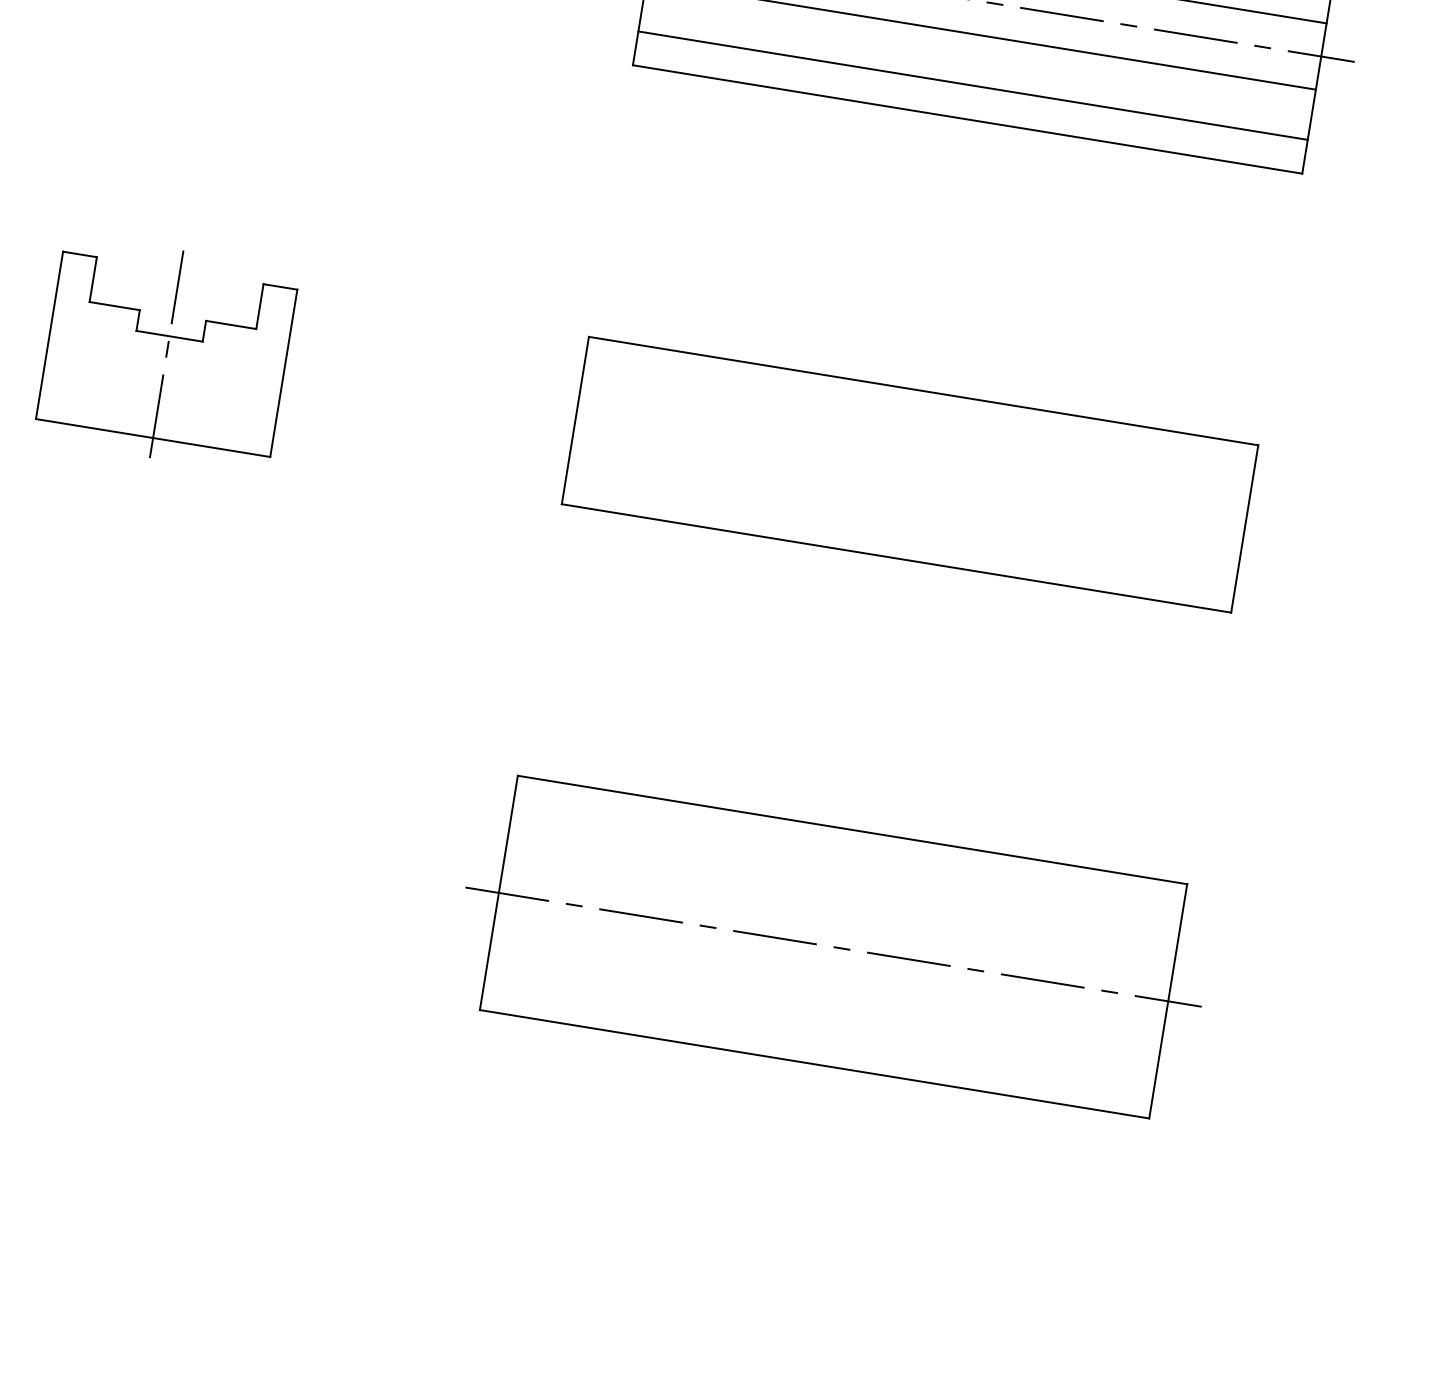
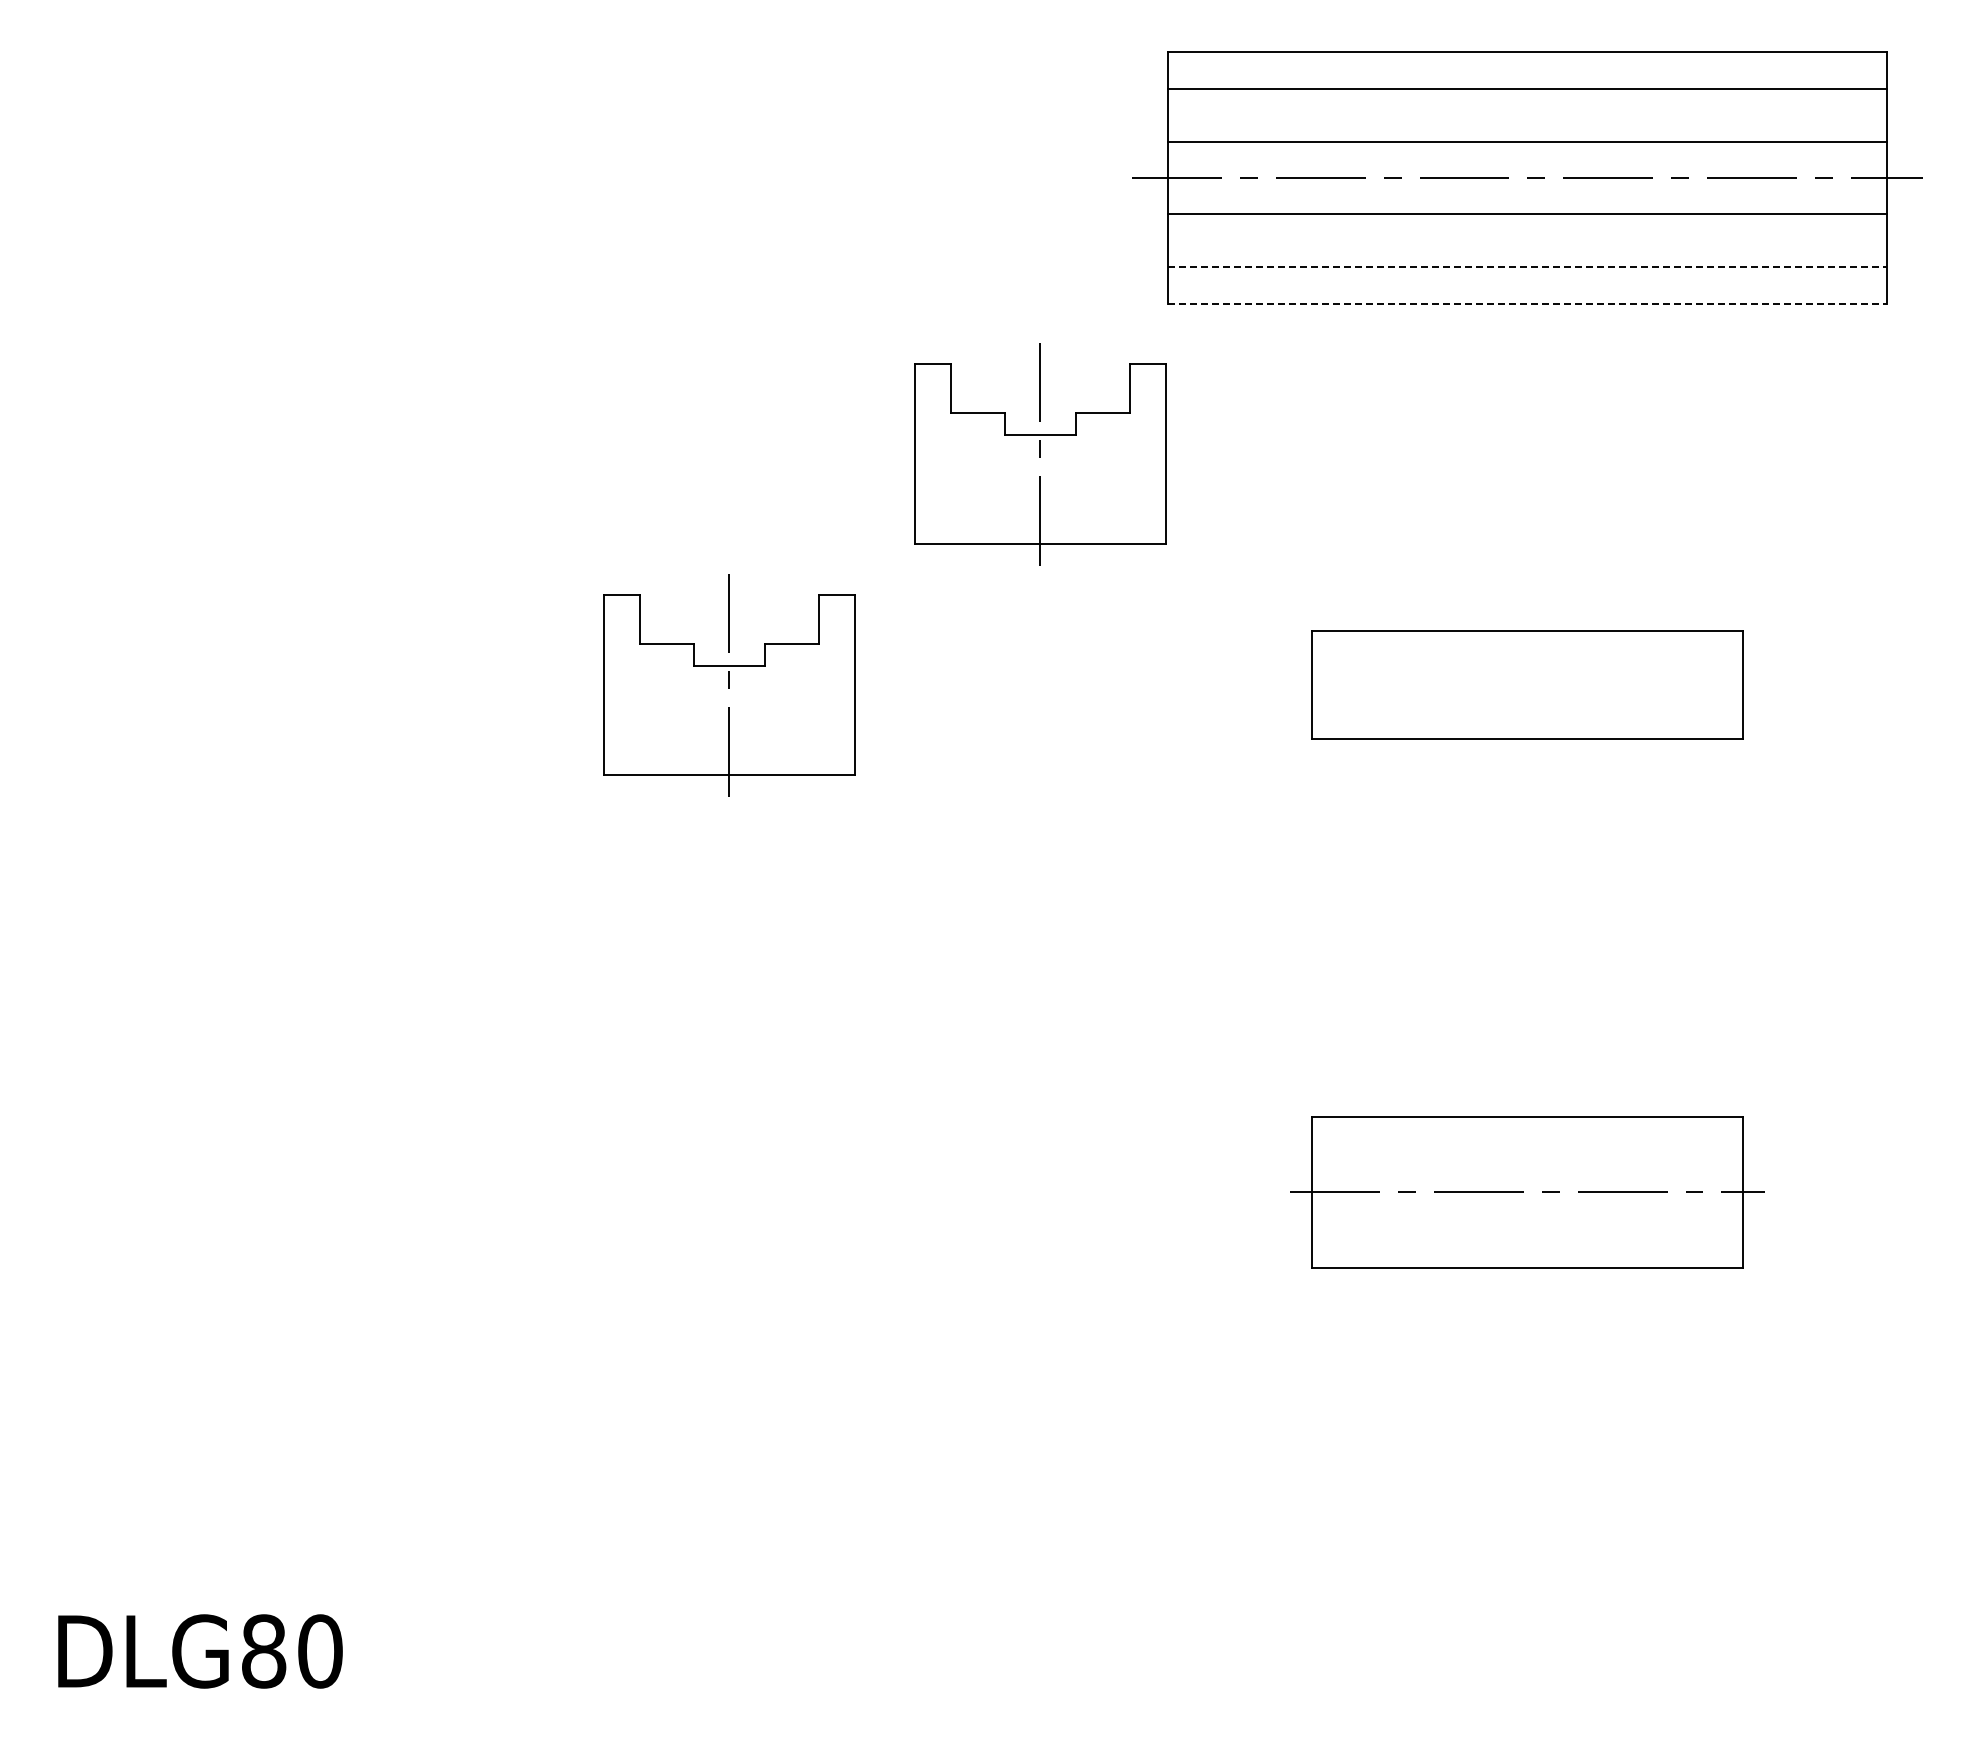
line: (973, 85) -> (1527, 267), solid -> dashed
line: (967, 119) -> (1527, 303), solid -> dashed
part: (491, 186) -> (1040, 454), added
part: (910, 474) -> (1527, 684), size x0.6
part: (833, 947) -> (1527, 1192), size x0.6

